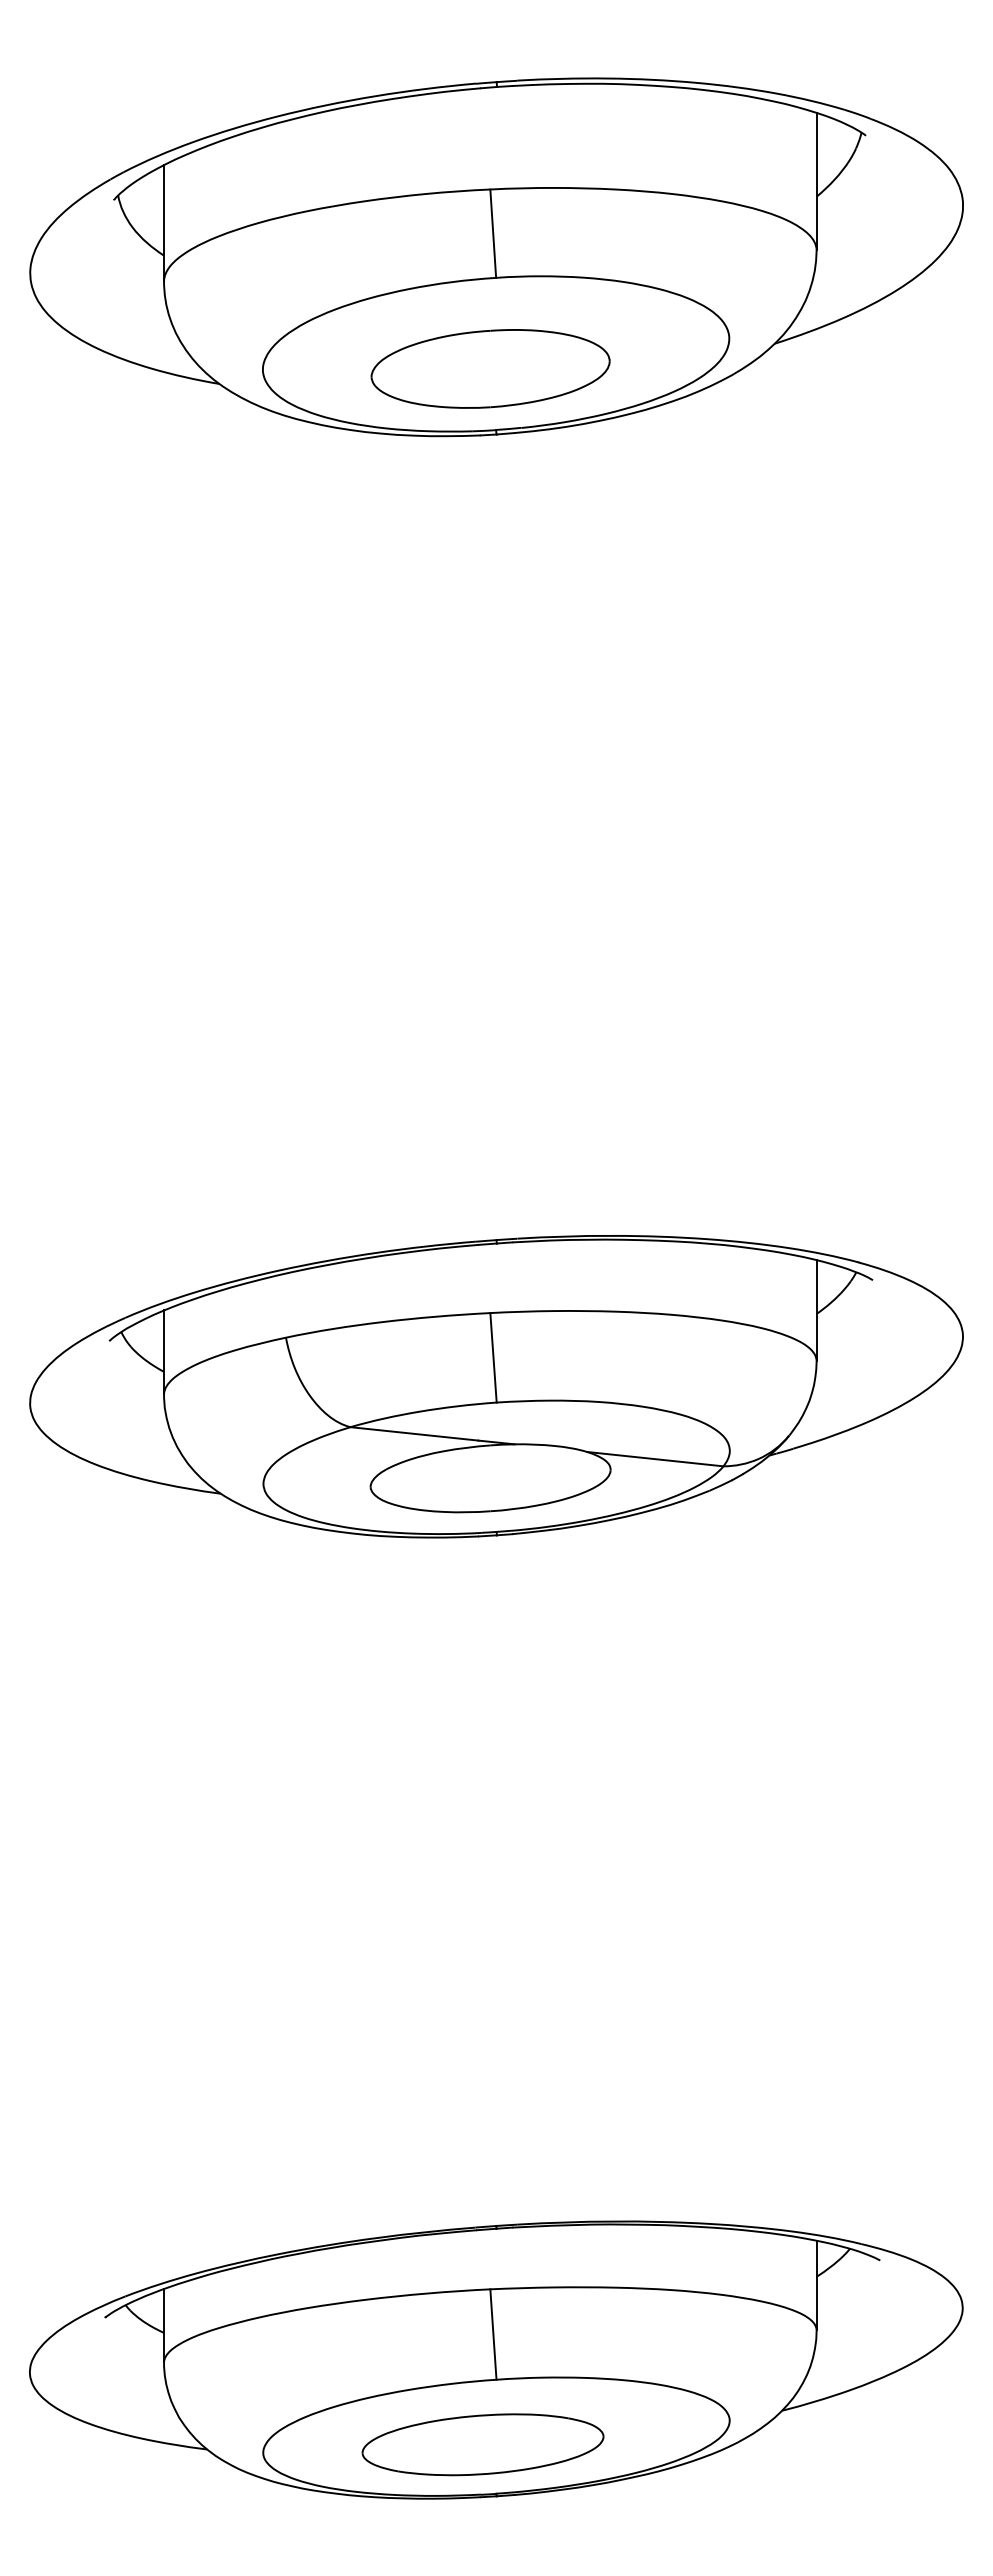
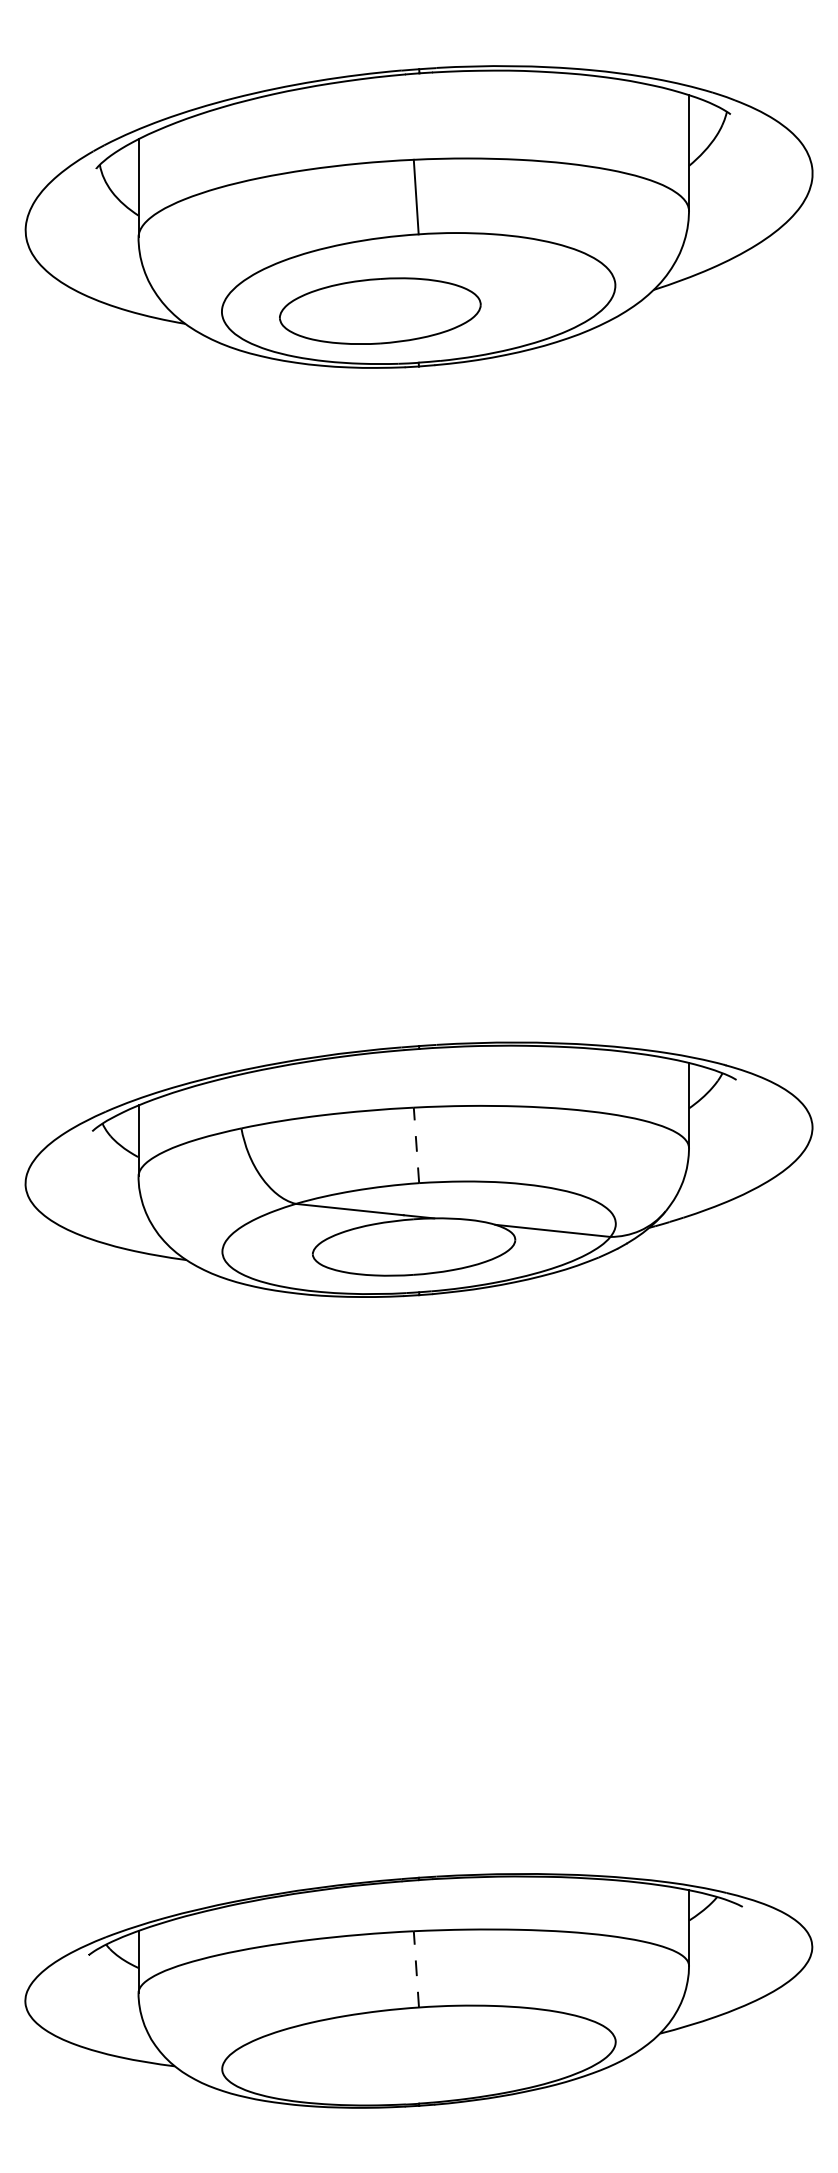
part: (490, 368) -> (380, 310), moved
line: (493, 1357) -> (416, 1145), solid -> dashed
line: (493, 2334) -> (416, 1969), solid -> dashed
part: (482, 2444) -> (407, 2062), removed

